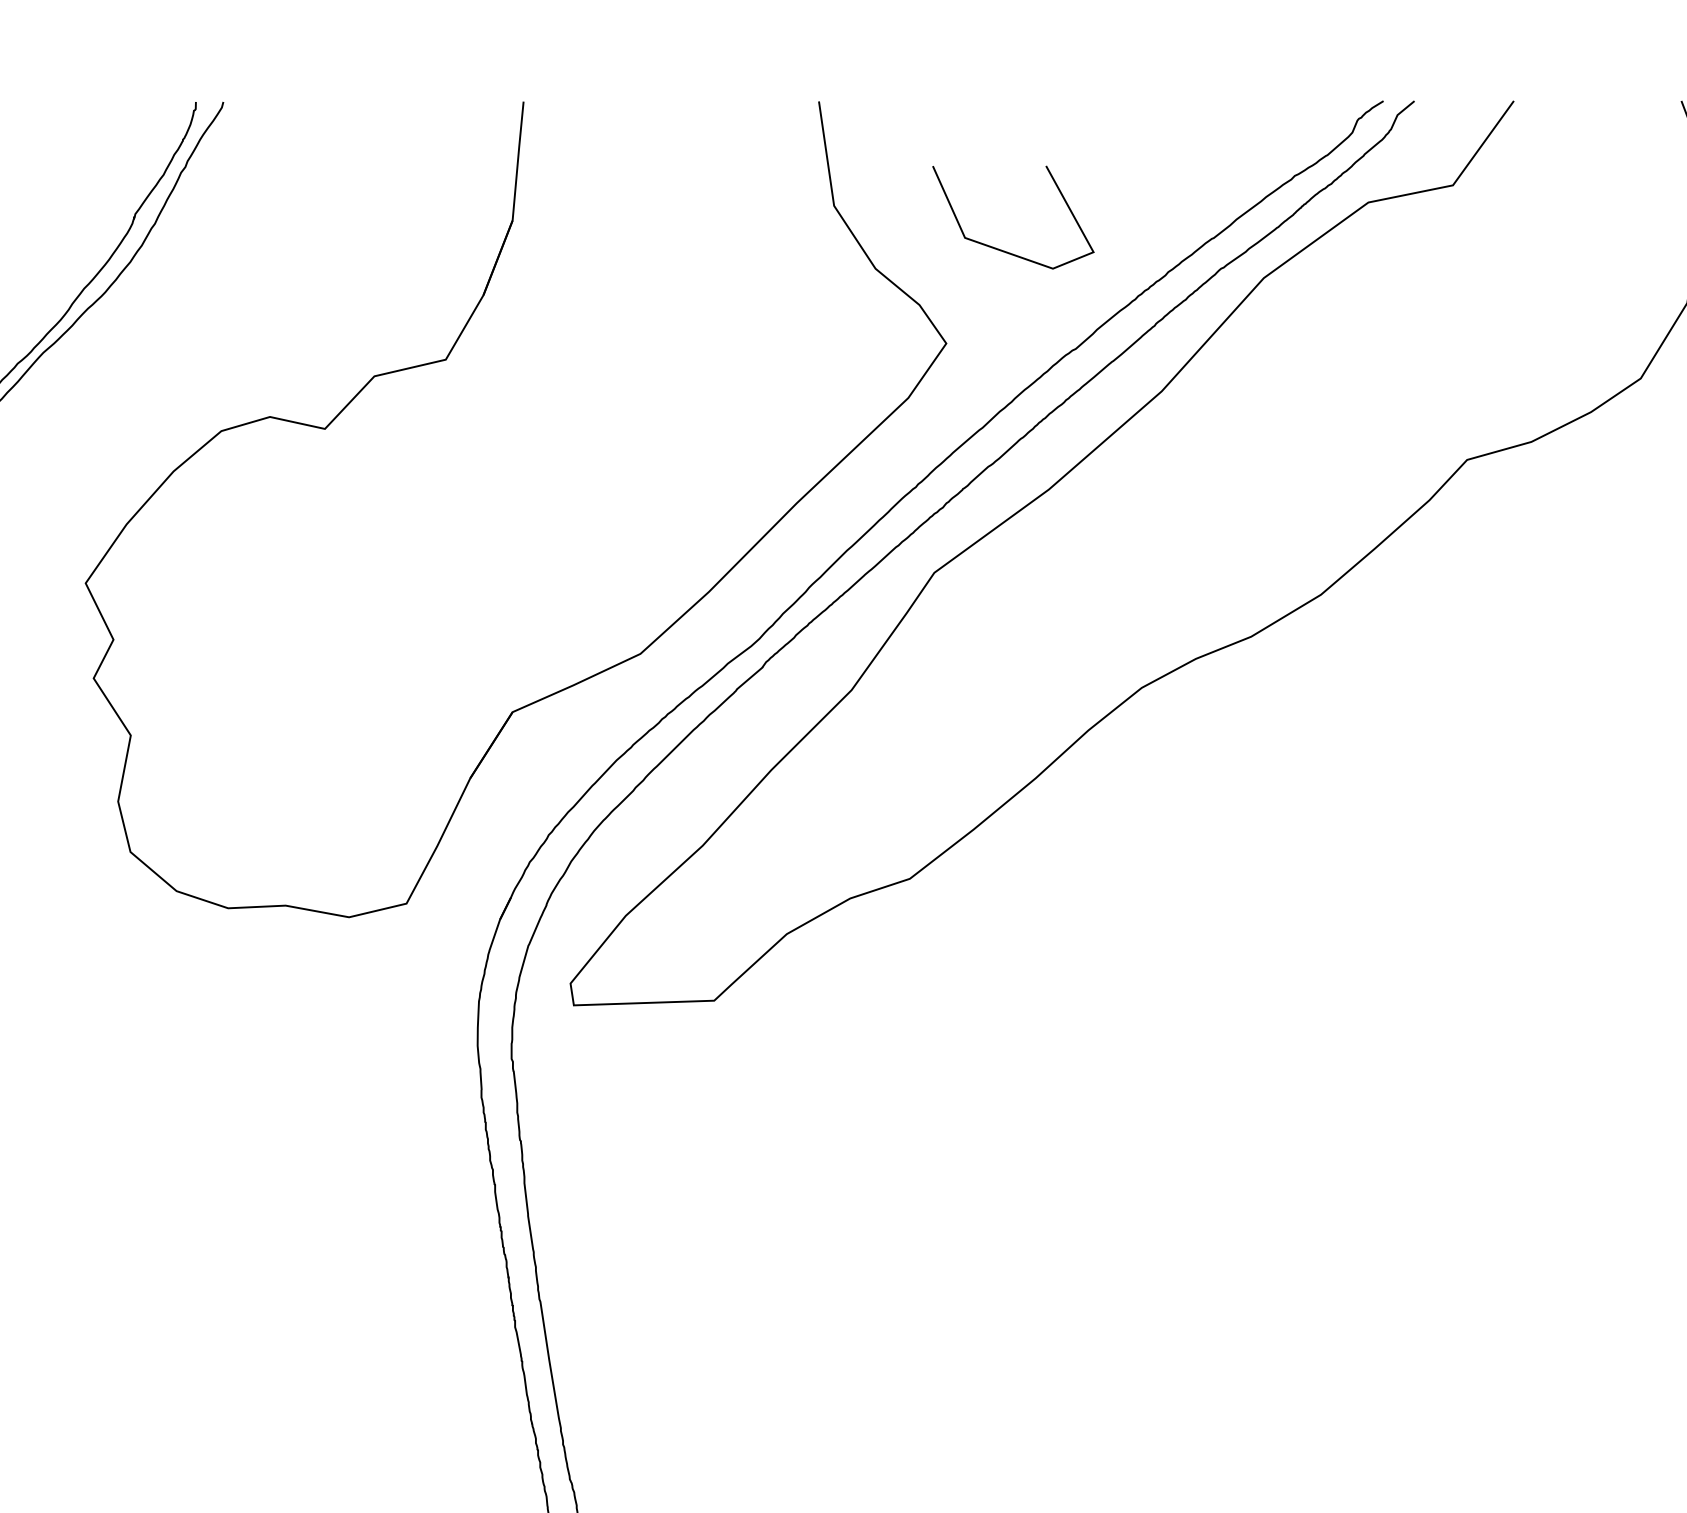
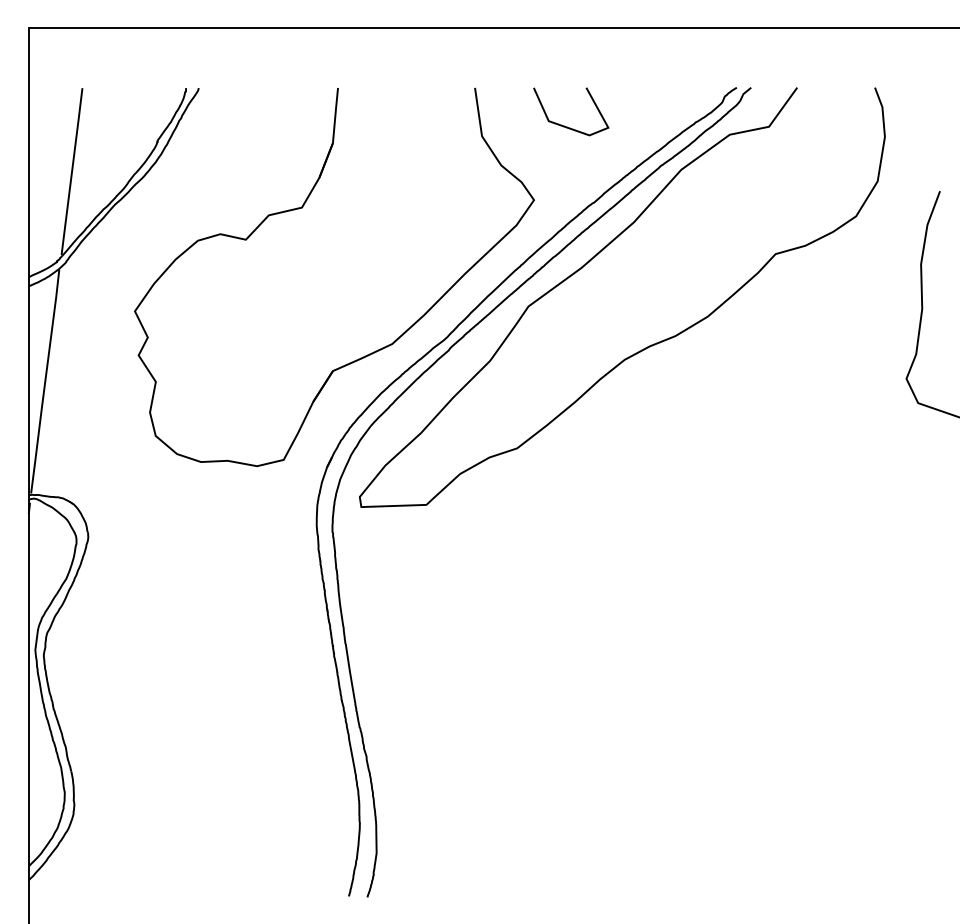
line: (1005, 249) -> (567, 126), moved

